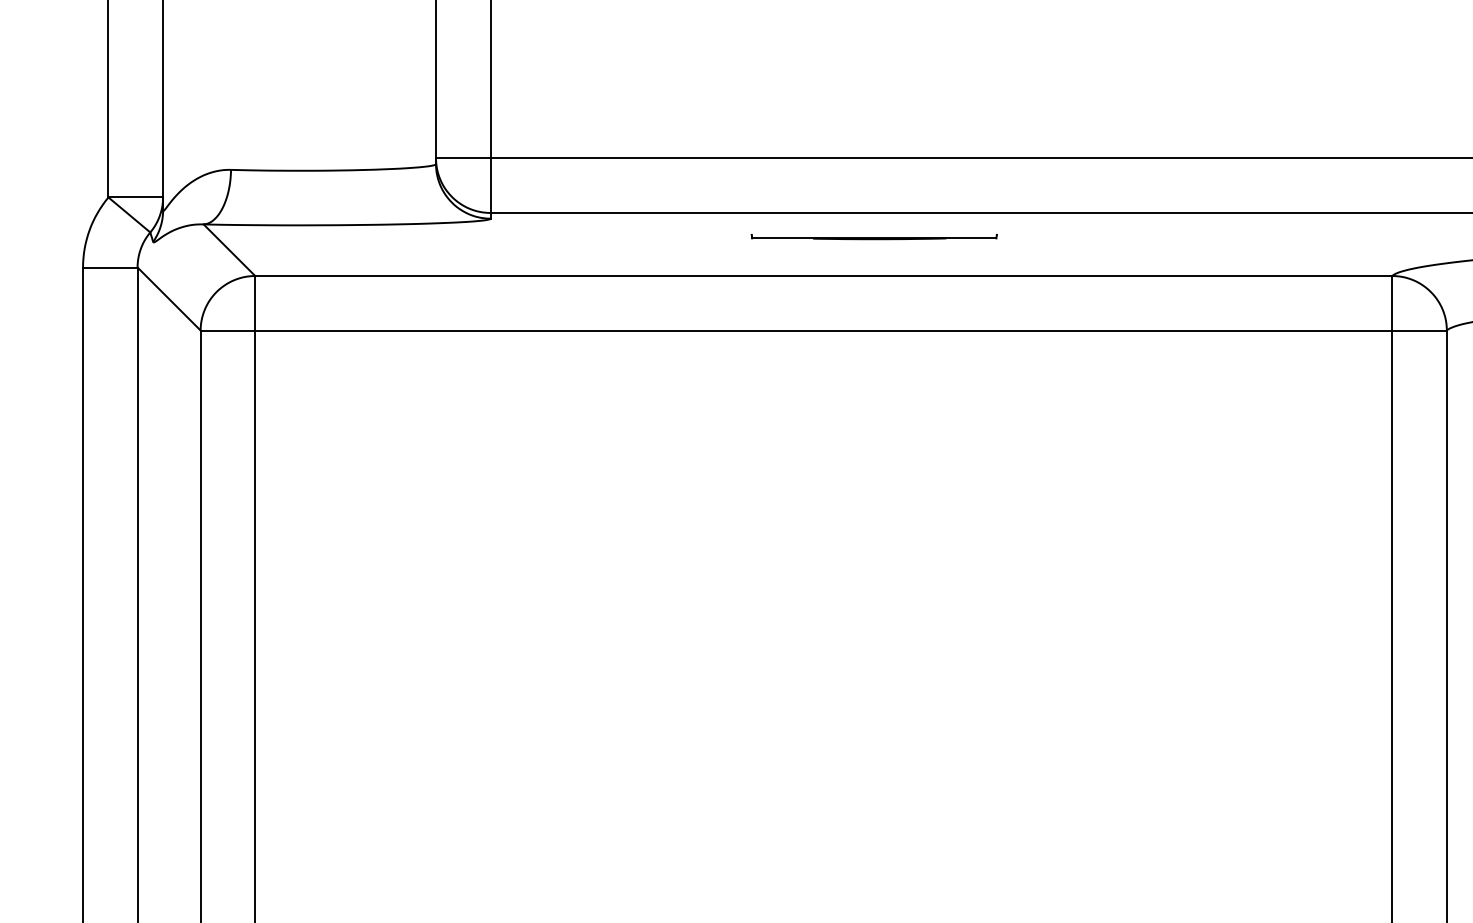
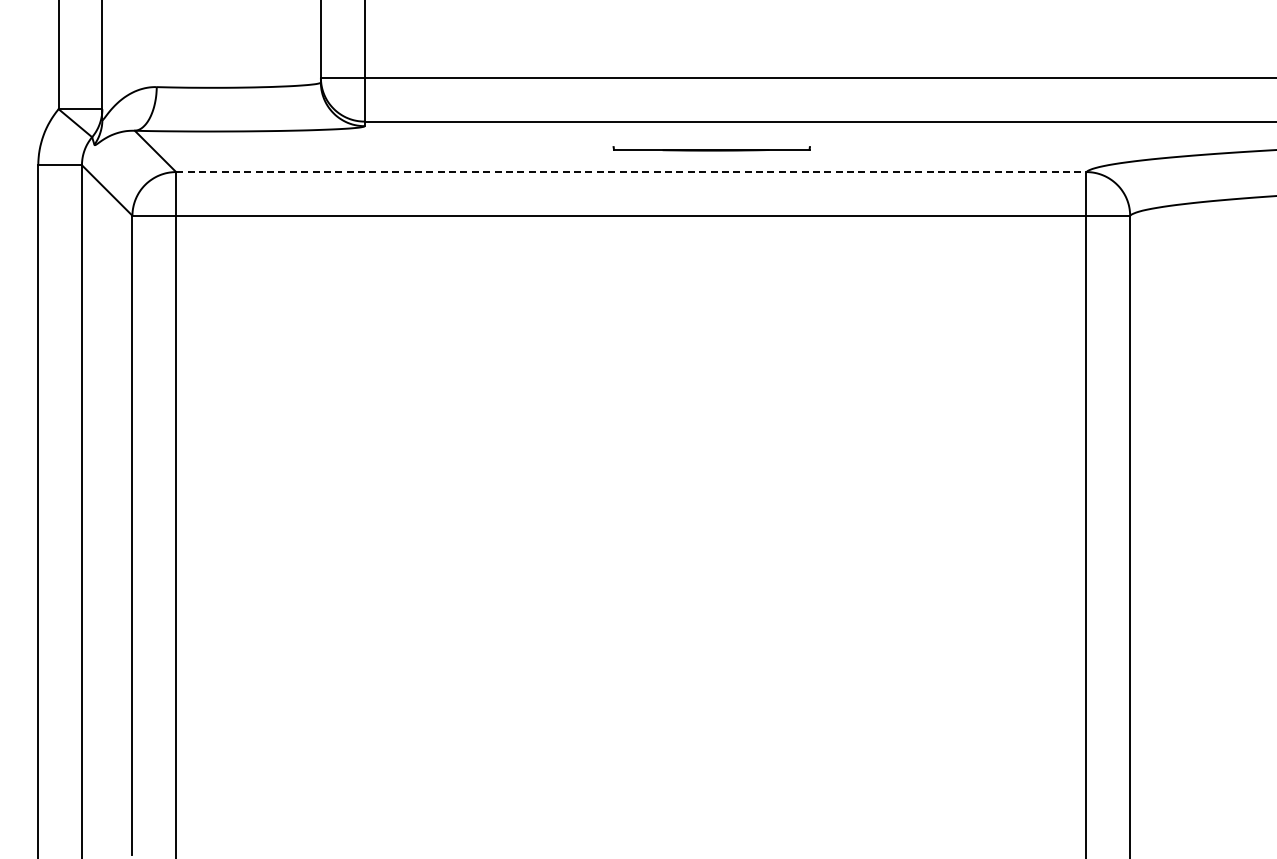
part: (873, 236) -> (711, 148), moved
line: (824, 276) -> (631, 172), solid -> dashed

